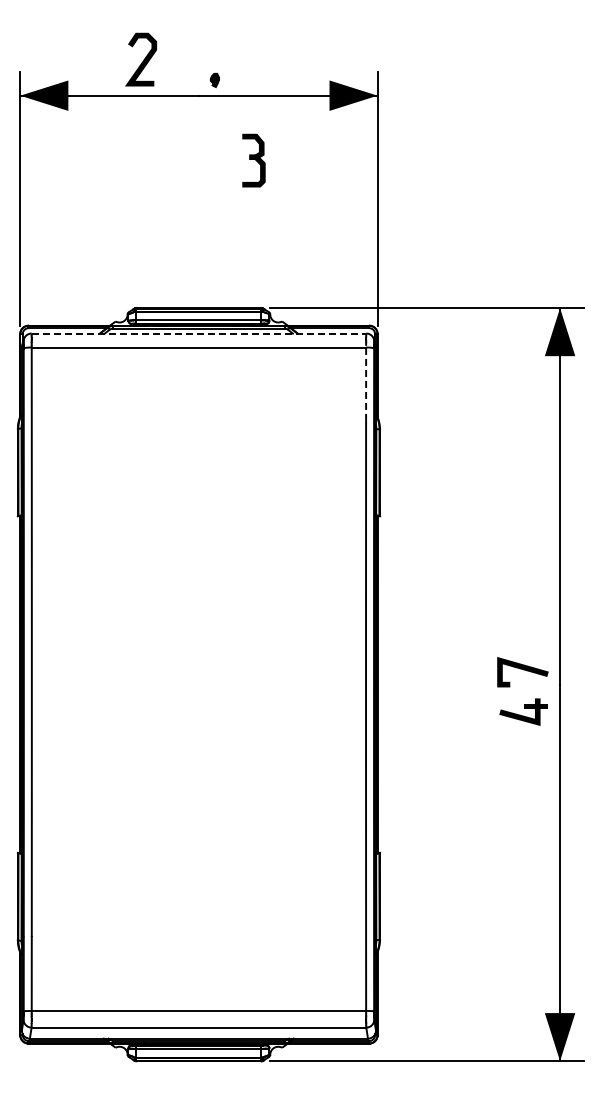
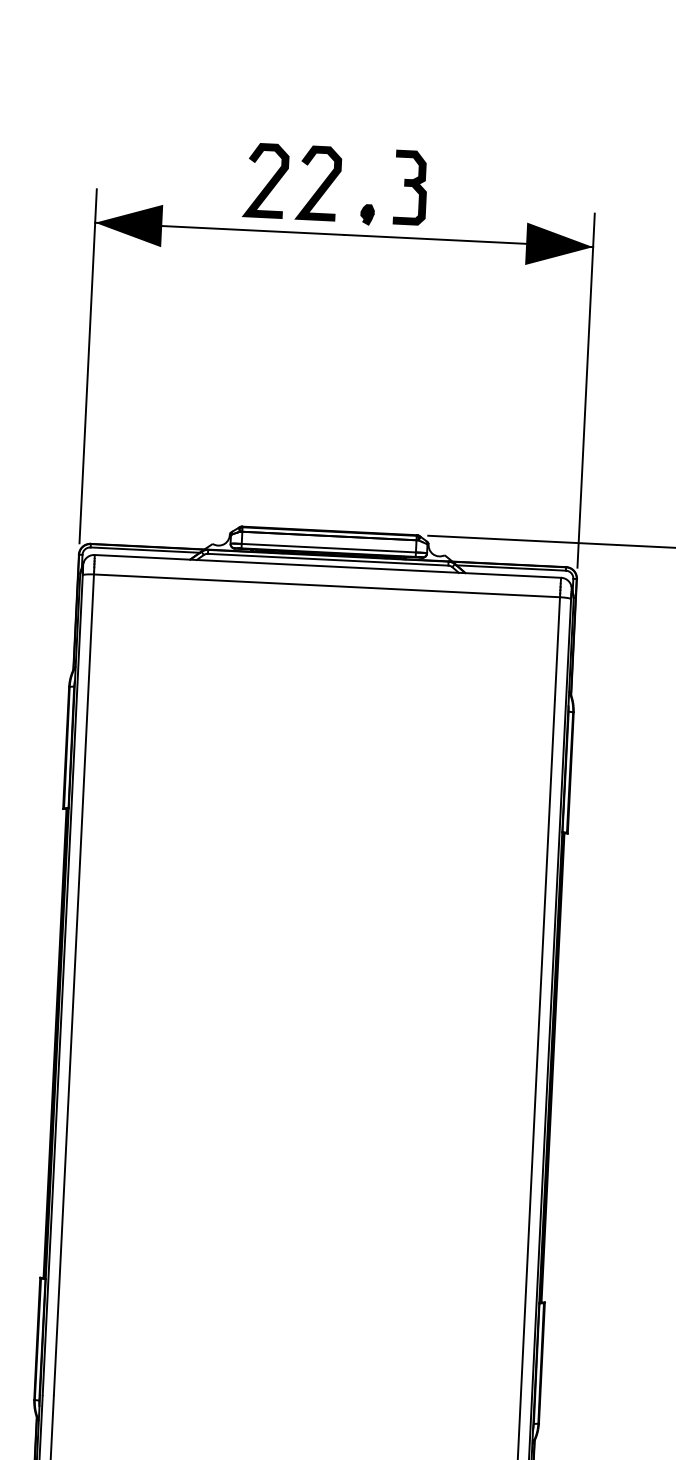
curve: (180, 60) -> (320, 184), added
part: (253, 160) -> (410, 187), moved
line: (199, 333) -> (328, 566), dashed -> solid
line: (366, 382) -> (558, 646), dashed -> solid

